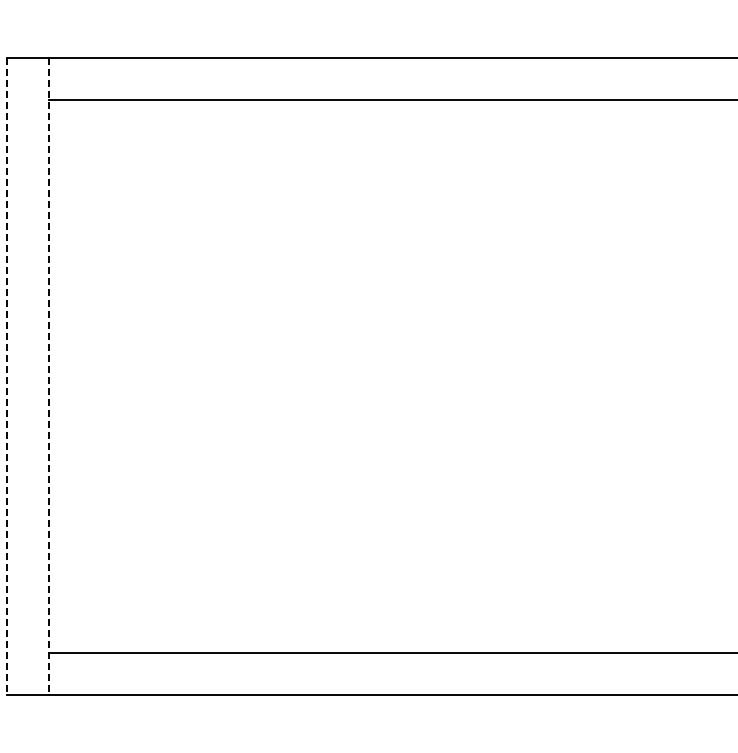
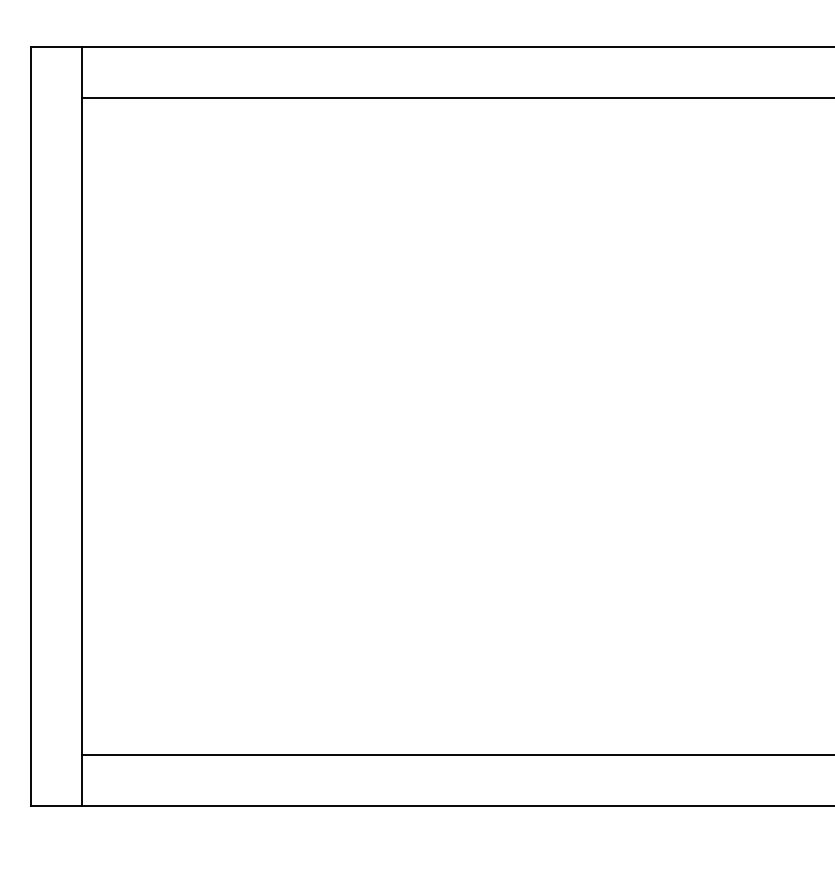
line: (6, 376) -> (30, 426), dashed -> solid
line: (49, 376) -> (82, 426), dashed -> solid

